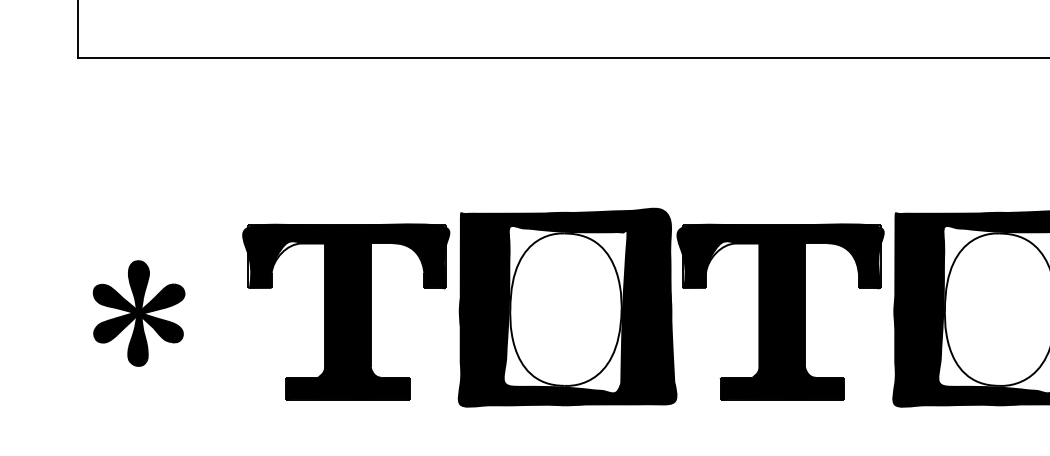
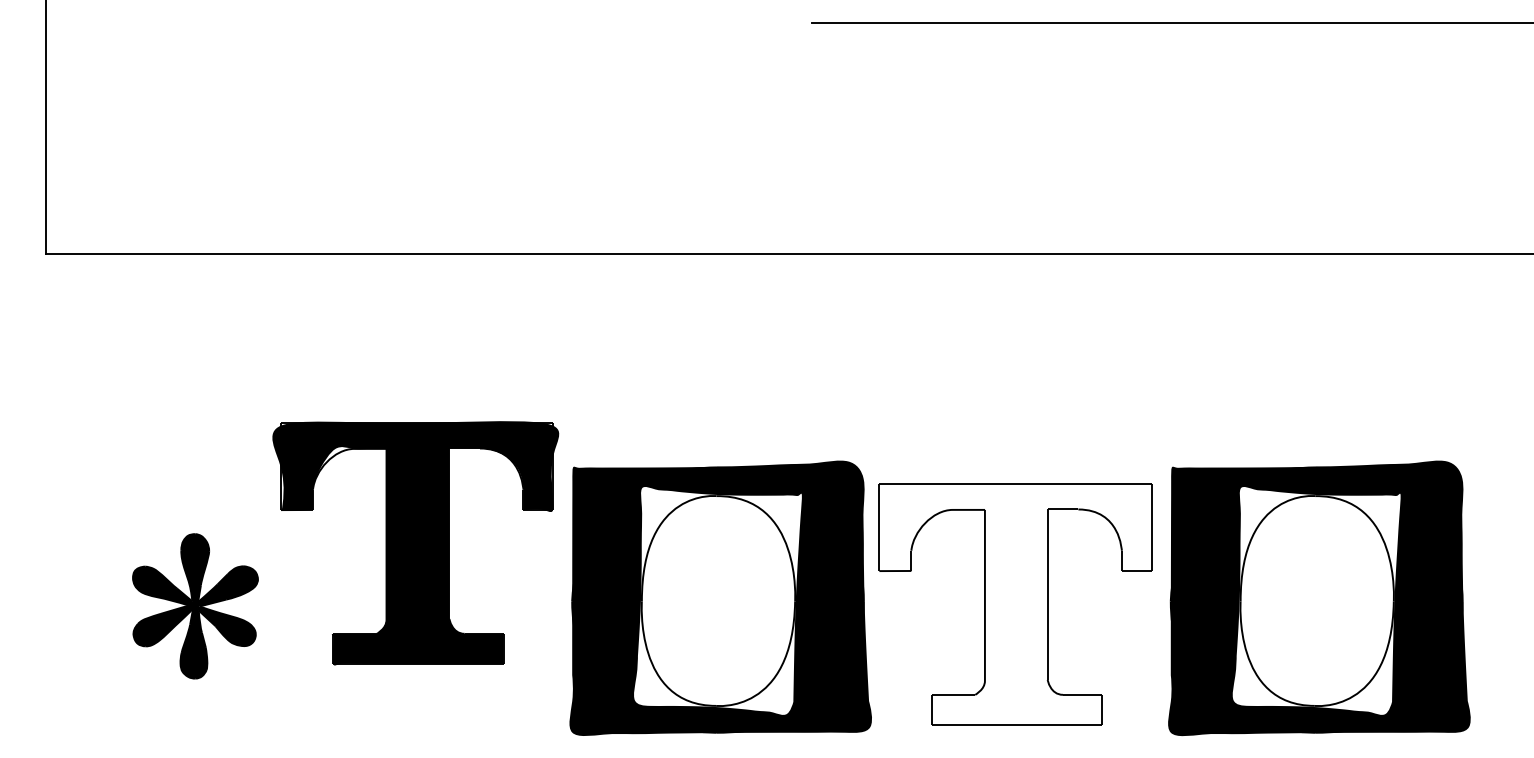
part: (346, 312) -> (415, 543), moved
fill: (780, 312) -> (1013, 604), removed
part: (139, 313) -> (195, 606), moved

